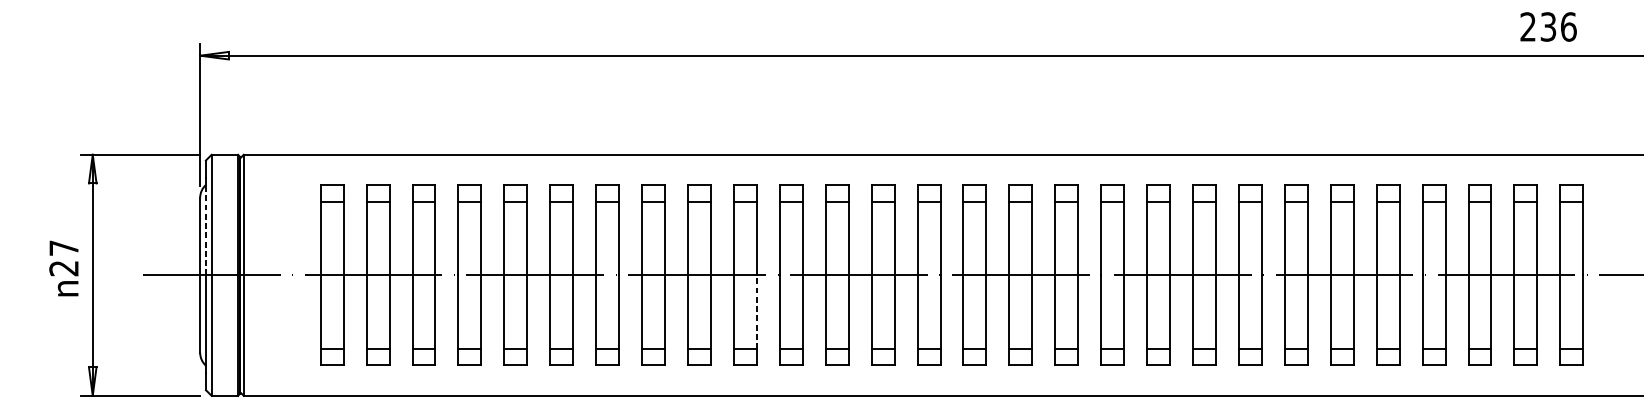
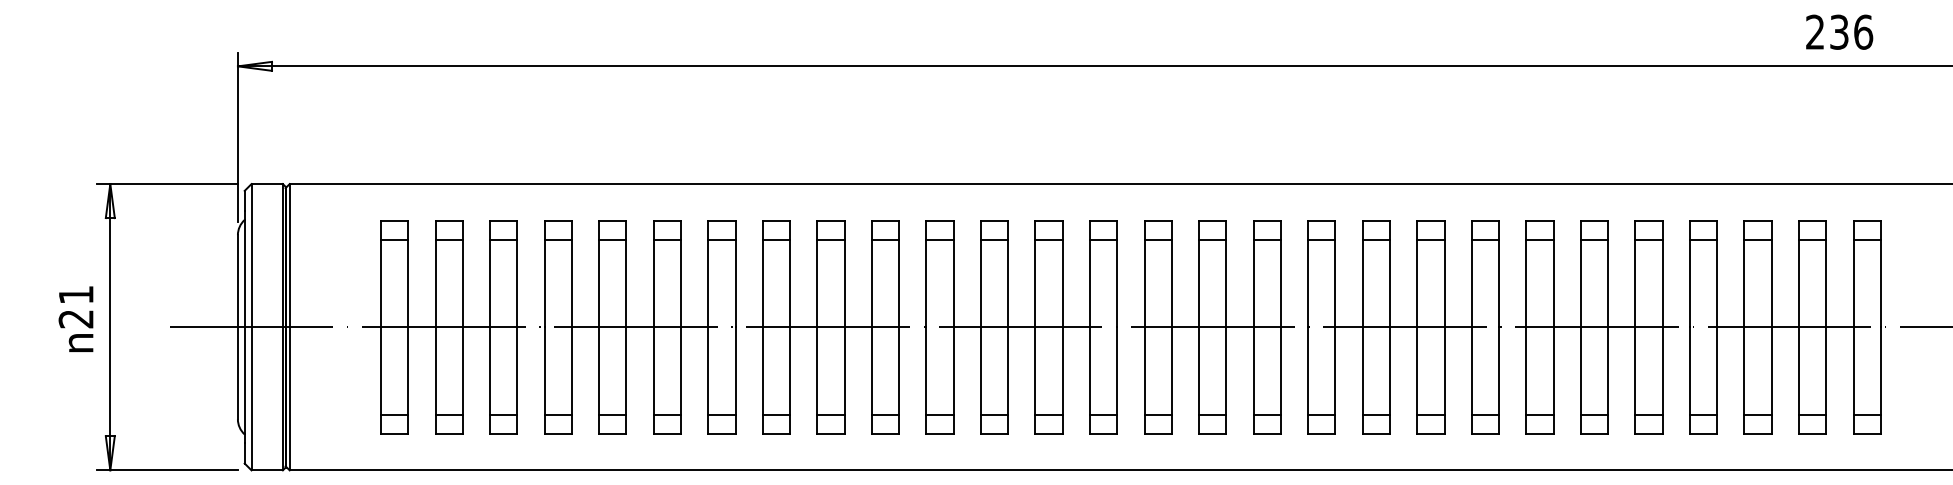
line: (205, 230) -> (244, 273), dashed -> solid
text: (64, 247) -> (76, 294), 27 -> 21
line: (757, 312) -> (899, 371), dashed -> solid

